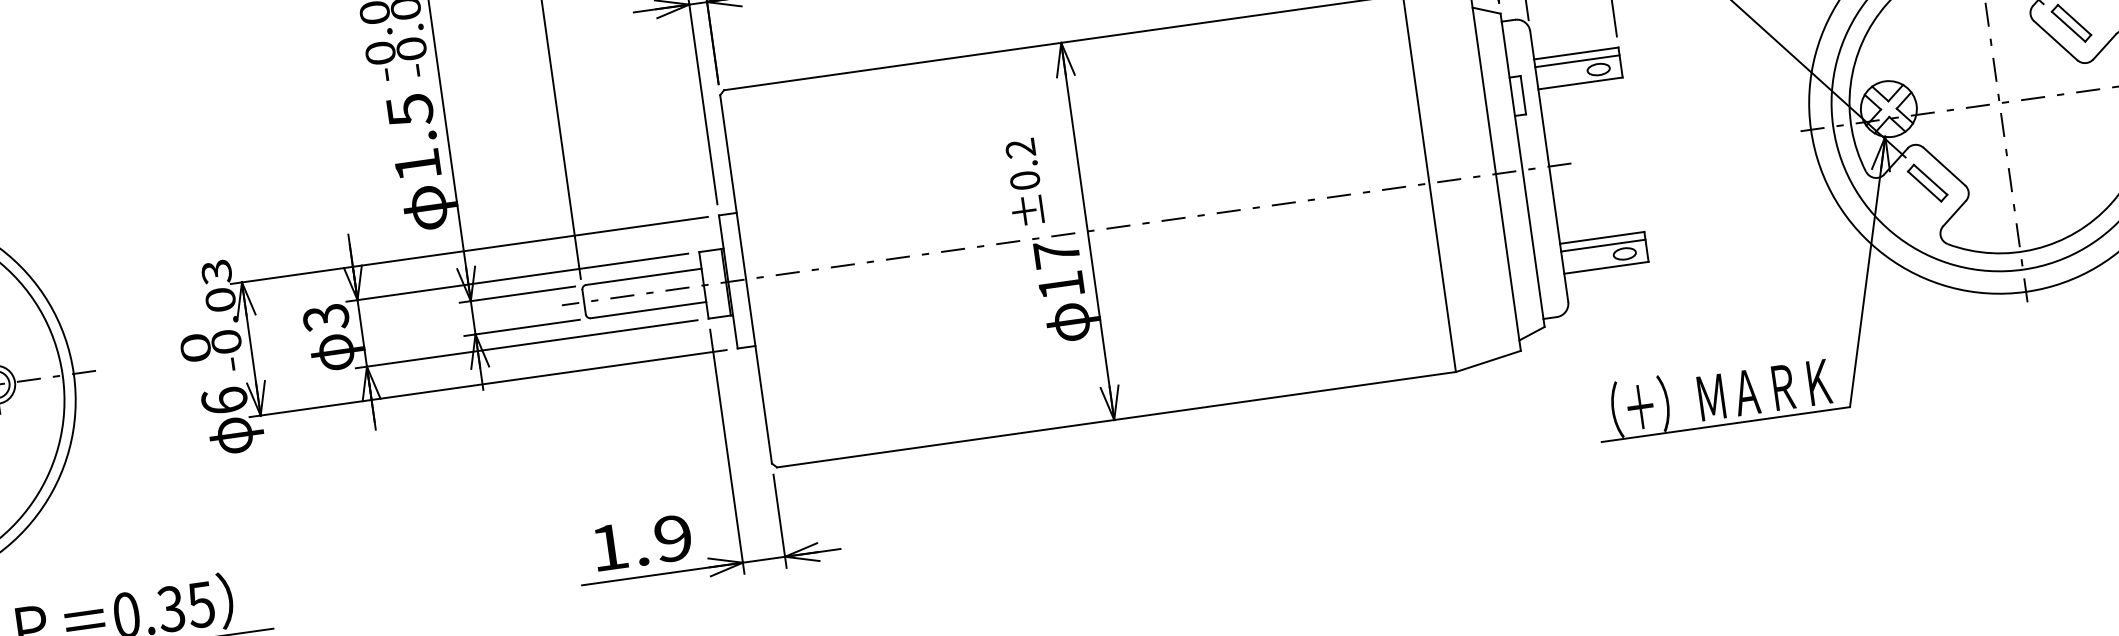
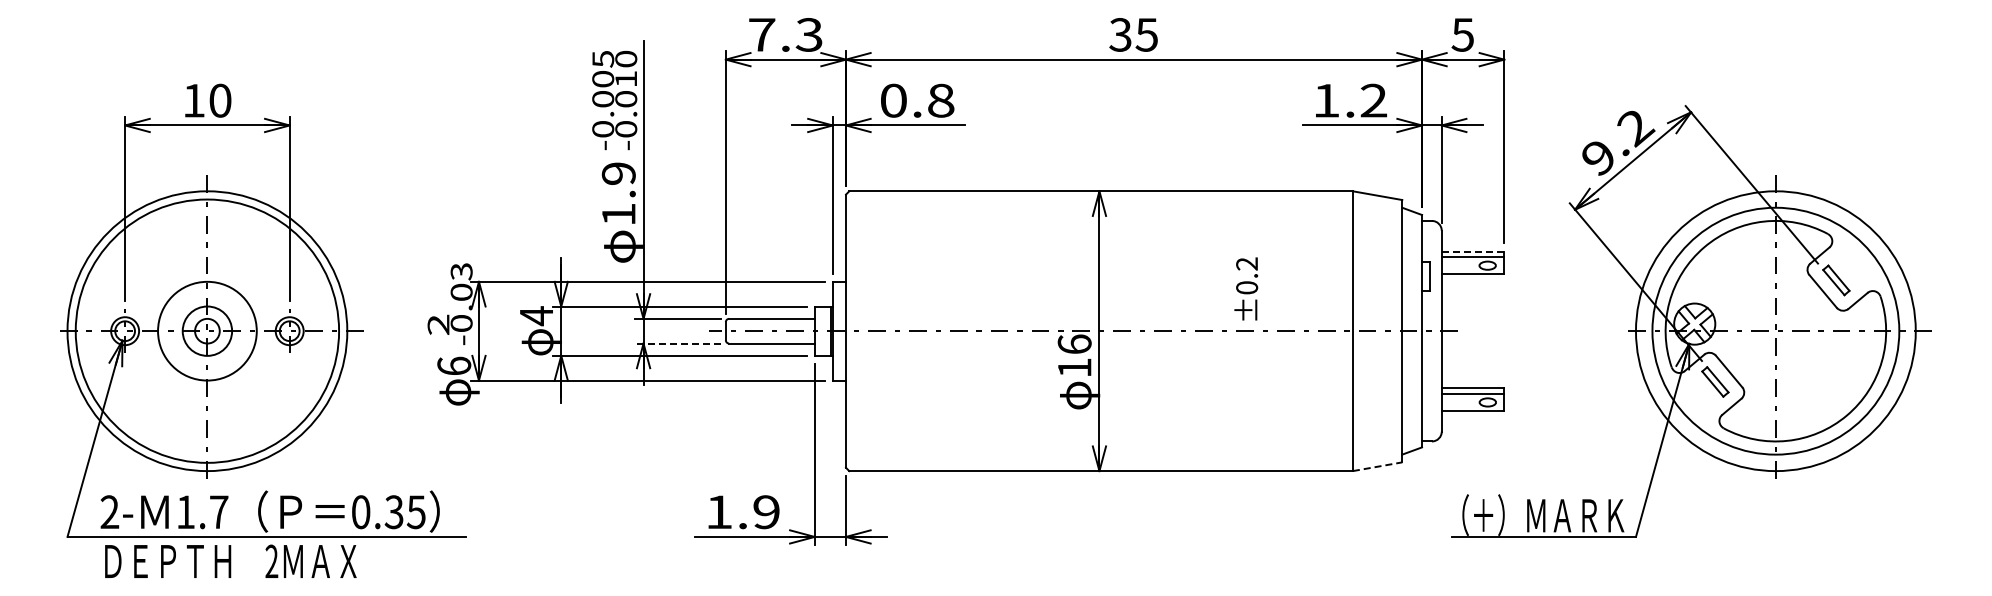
line: (1576, 53) -> (1473, 251), solid -> dashed
text: (409, 109) -> (618, 173), 1.5 -> 1.9
text: (1024, 181) -> (1246, 288), moved
text: (1056, 252) -> (1074, 343), 17 -> 16
text: (326, 318) -> (536, 316), 3 -> 4
line: (522, 327) -> (678, 343), solid -> dashed
text: (195, 347) -> (438, 324), 0 -> 2
line: (1489, 360) -> (1378, 466), solid -> dashed

